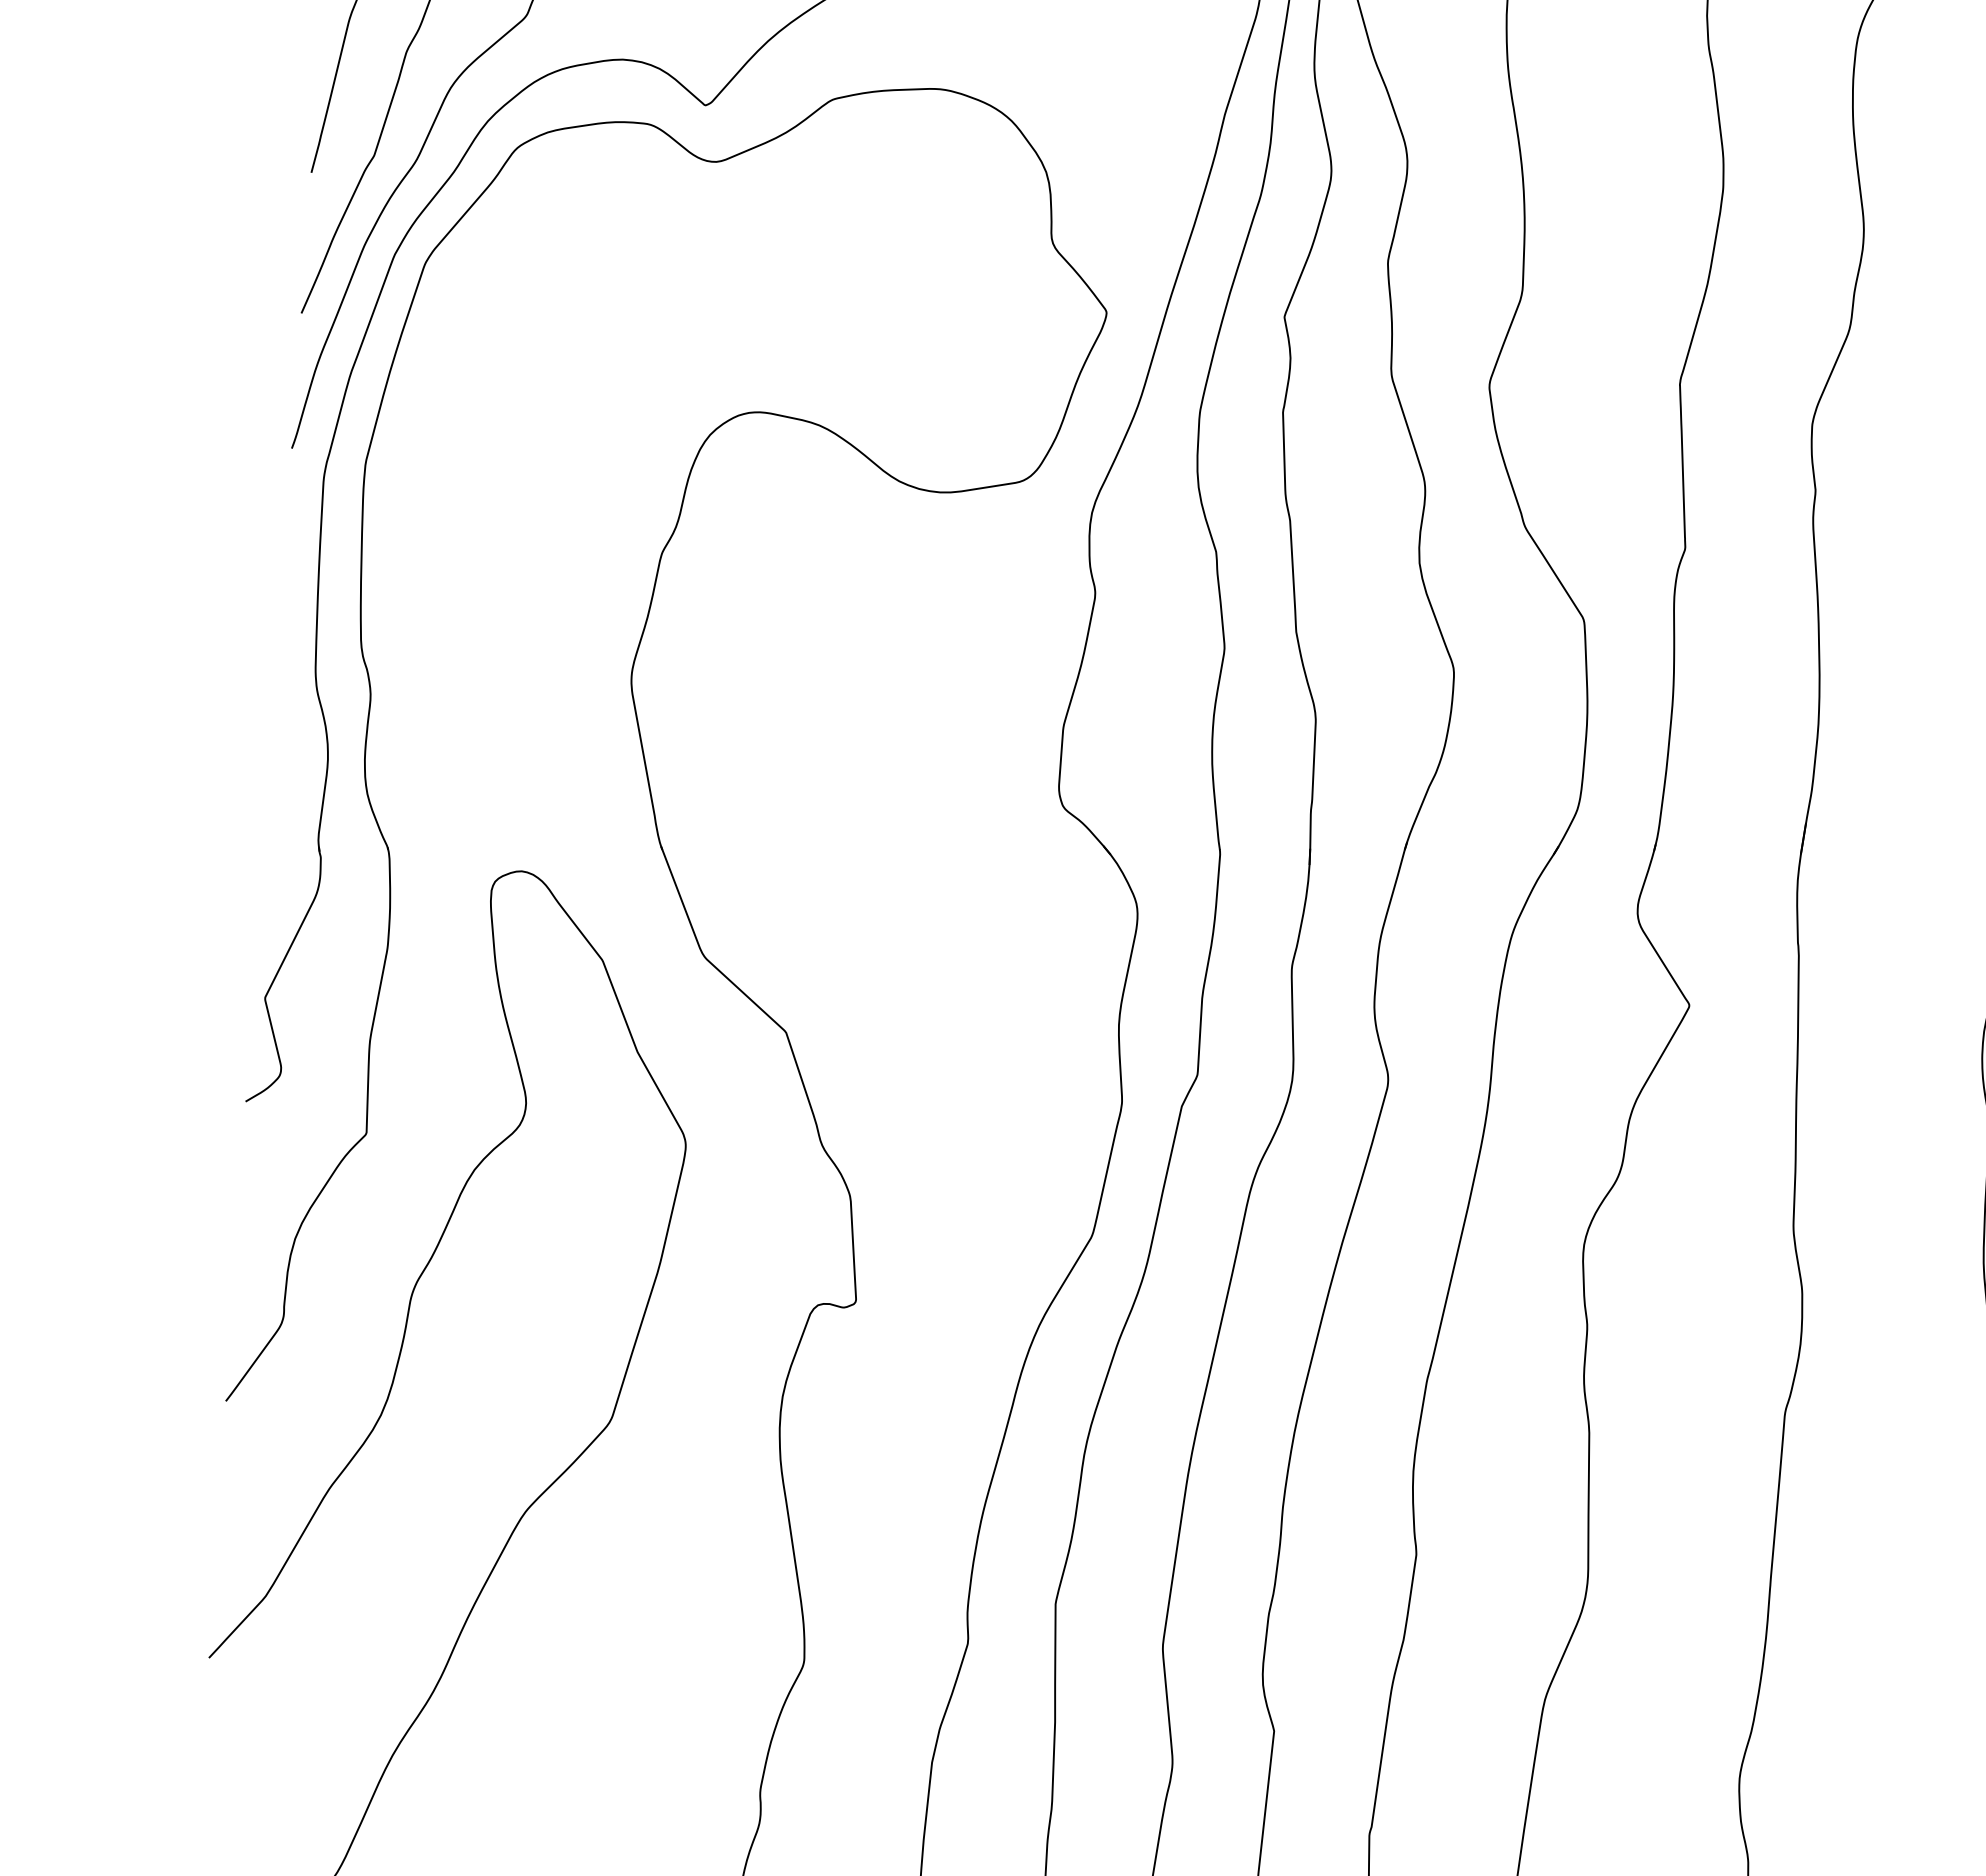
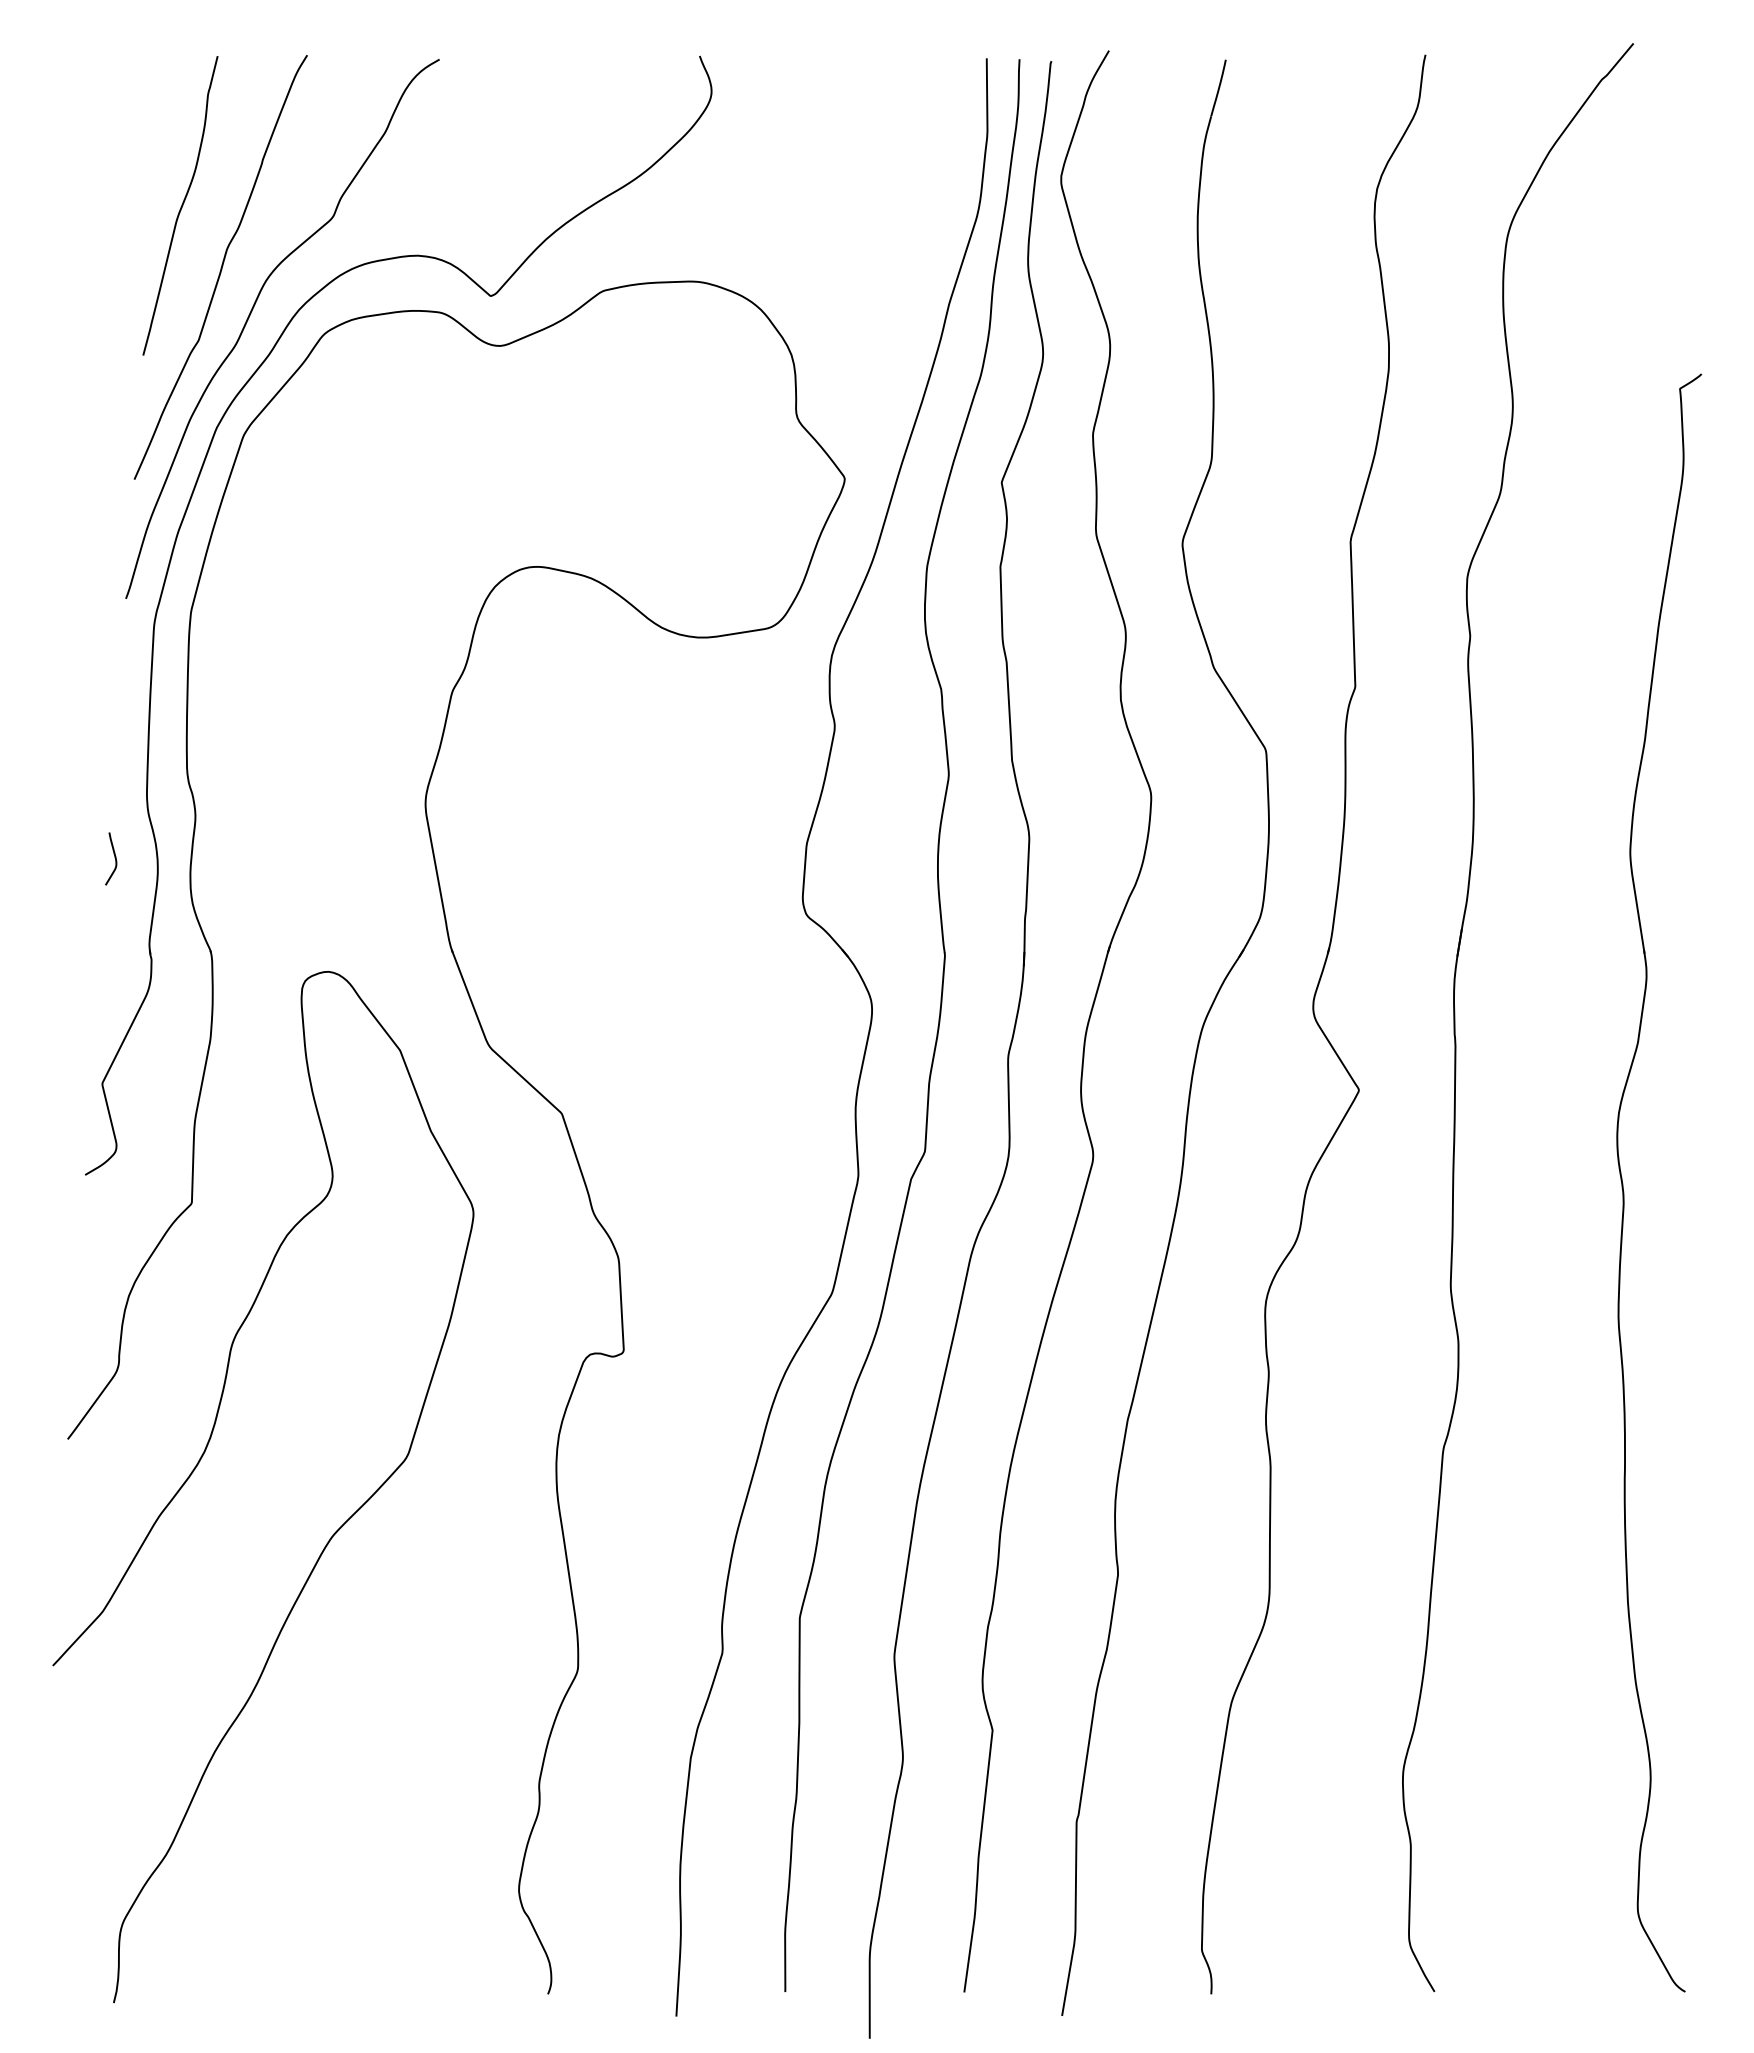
curve: (278, 742) -> (114, 858), added

